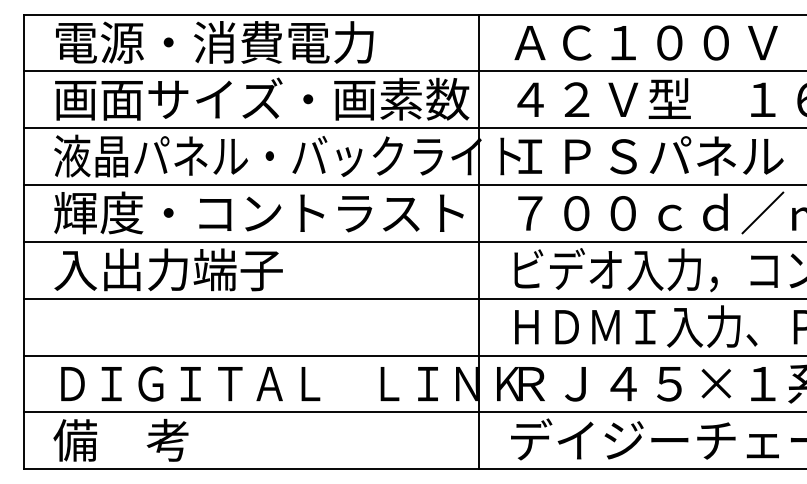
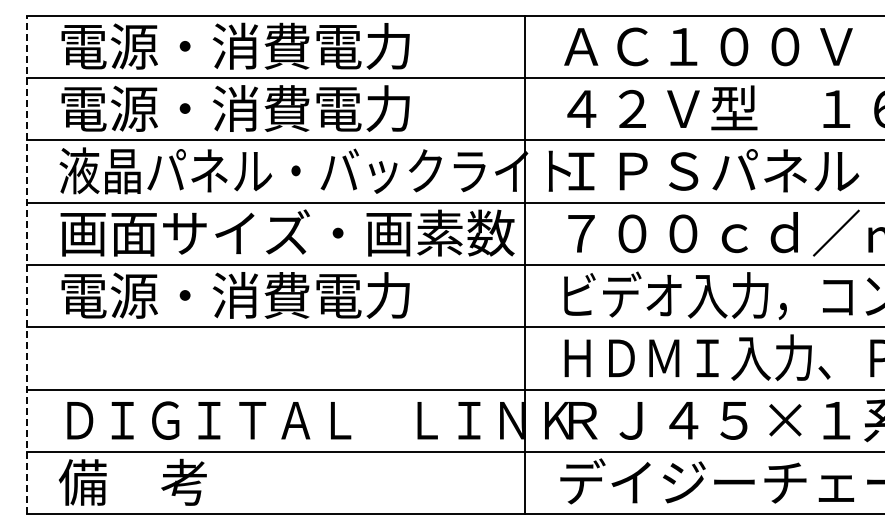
text: (262, 98) -> (287, 107), 画面サイズ・画素数 -> 電源・消費電力
text: (261, 212) -> (286, 232), 輝度・コントラスト -> 画面サイズ・画素数
line: (23, 241) -> (26, 264), solid -> dashed
text: (213, 269) -> (234, 295), 入出力端子 -> 電源・消費電力

